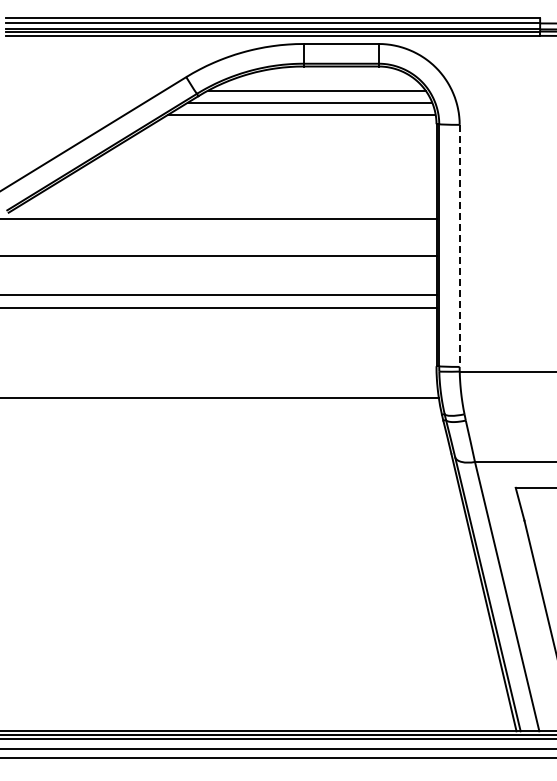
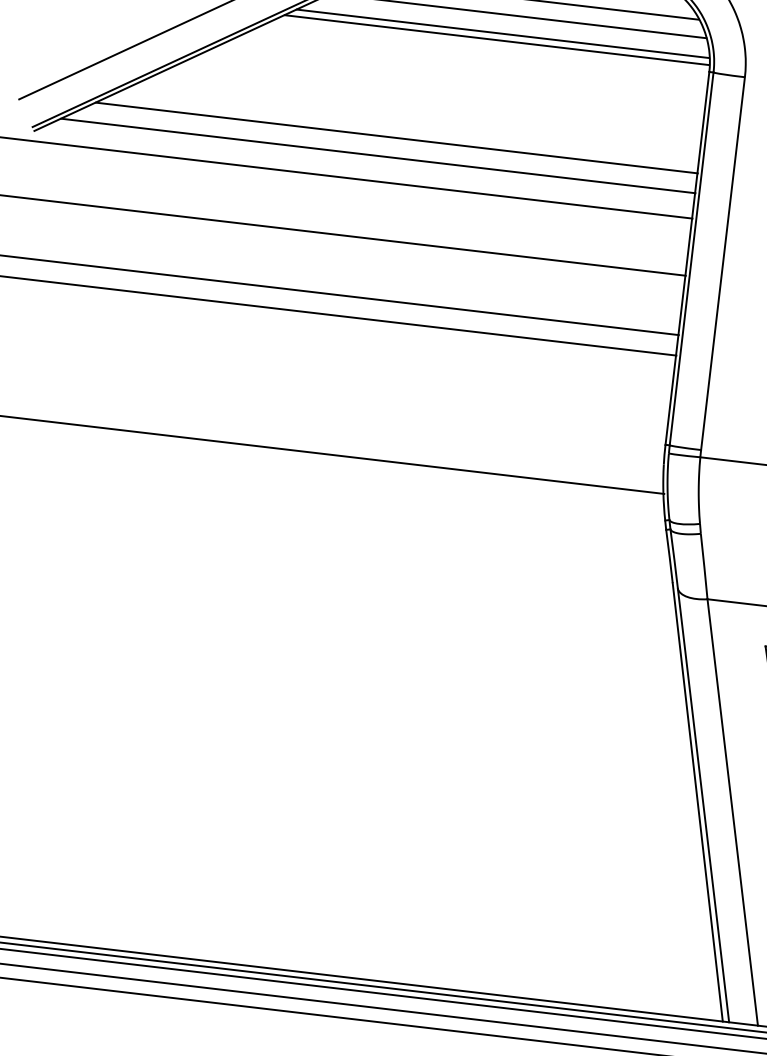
line: (297, 119) -> (496, 39), added
line: (240, 189) -> (395, 137), added
line: (230, 202) -> (377, 155), added
line: (459, 246) -> (722, 264), dashed -> solid

